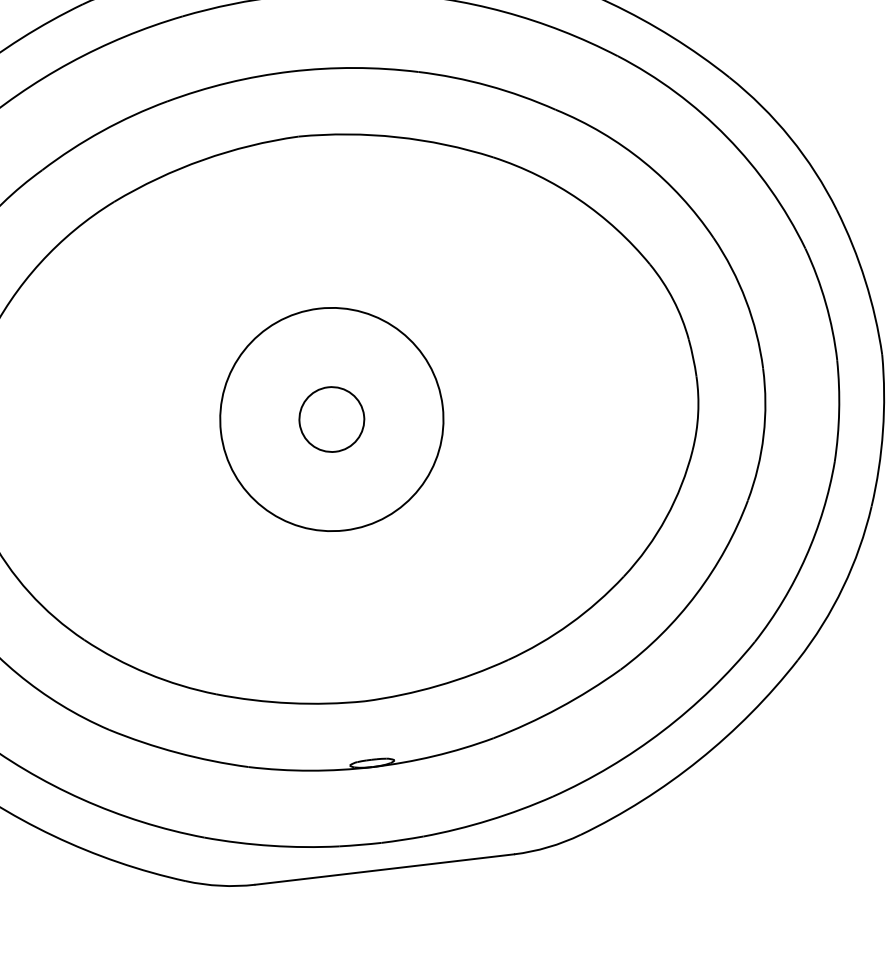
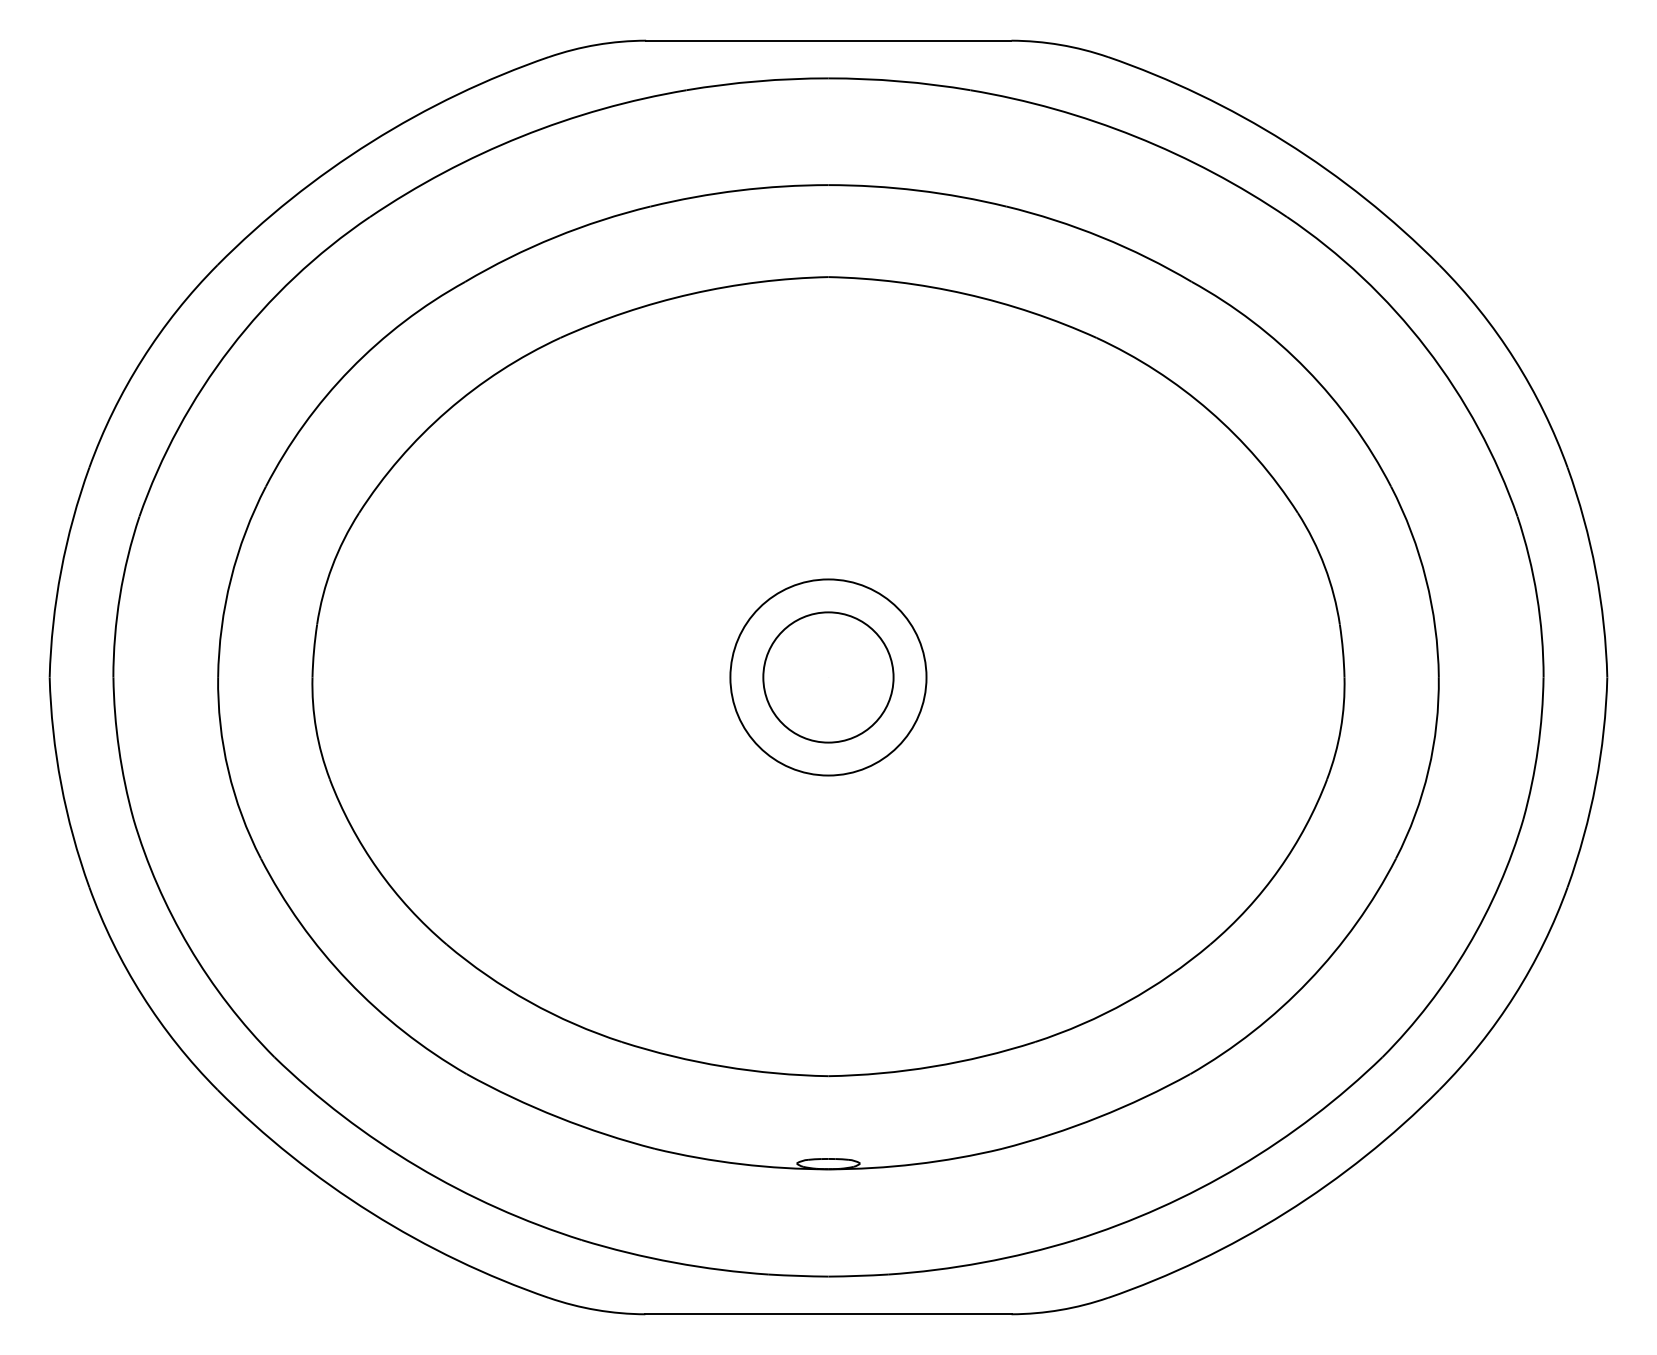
circle: (331, 419) -> (828, 677), size x0.62
circle: (331, 419) -> (828, 677), size x1.43

